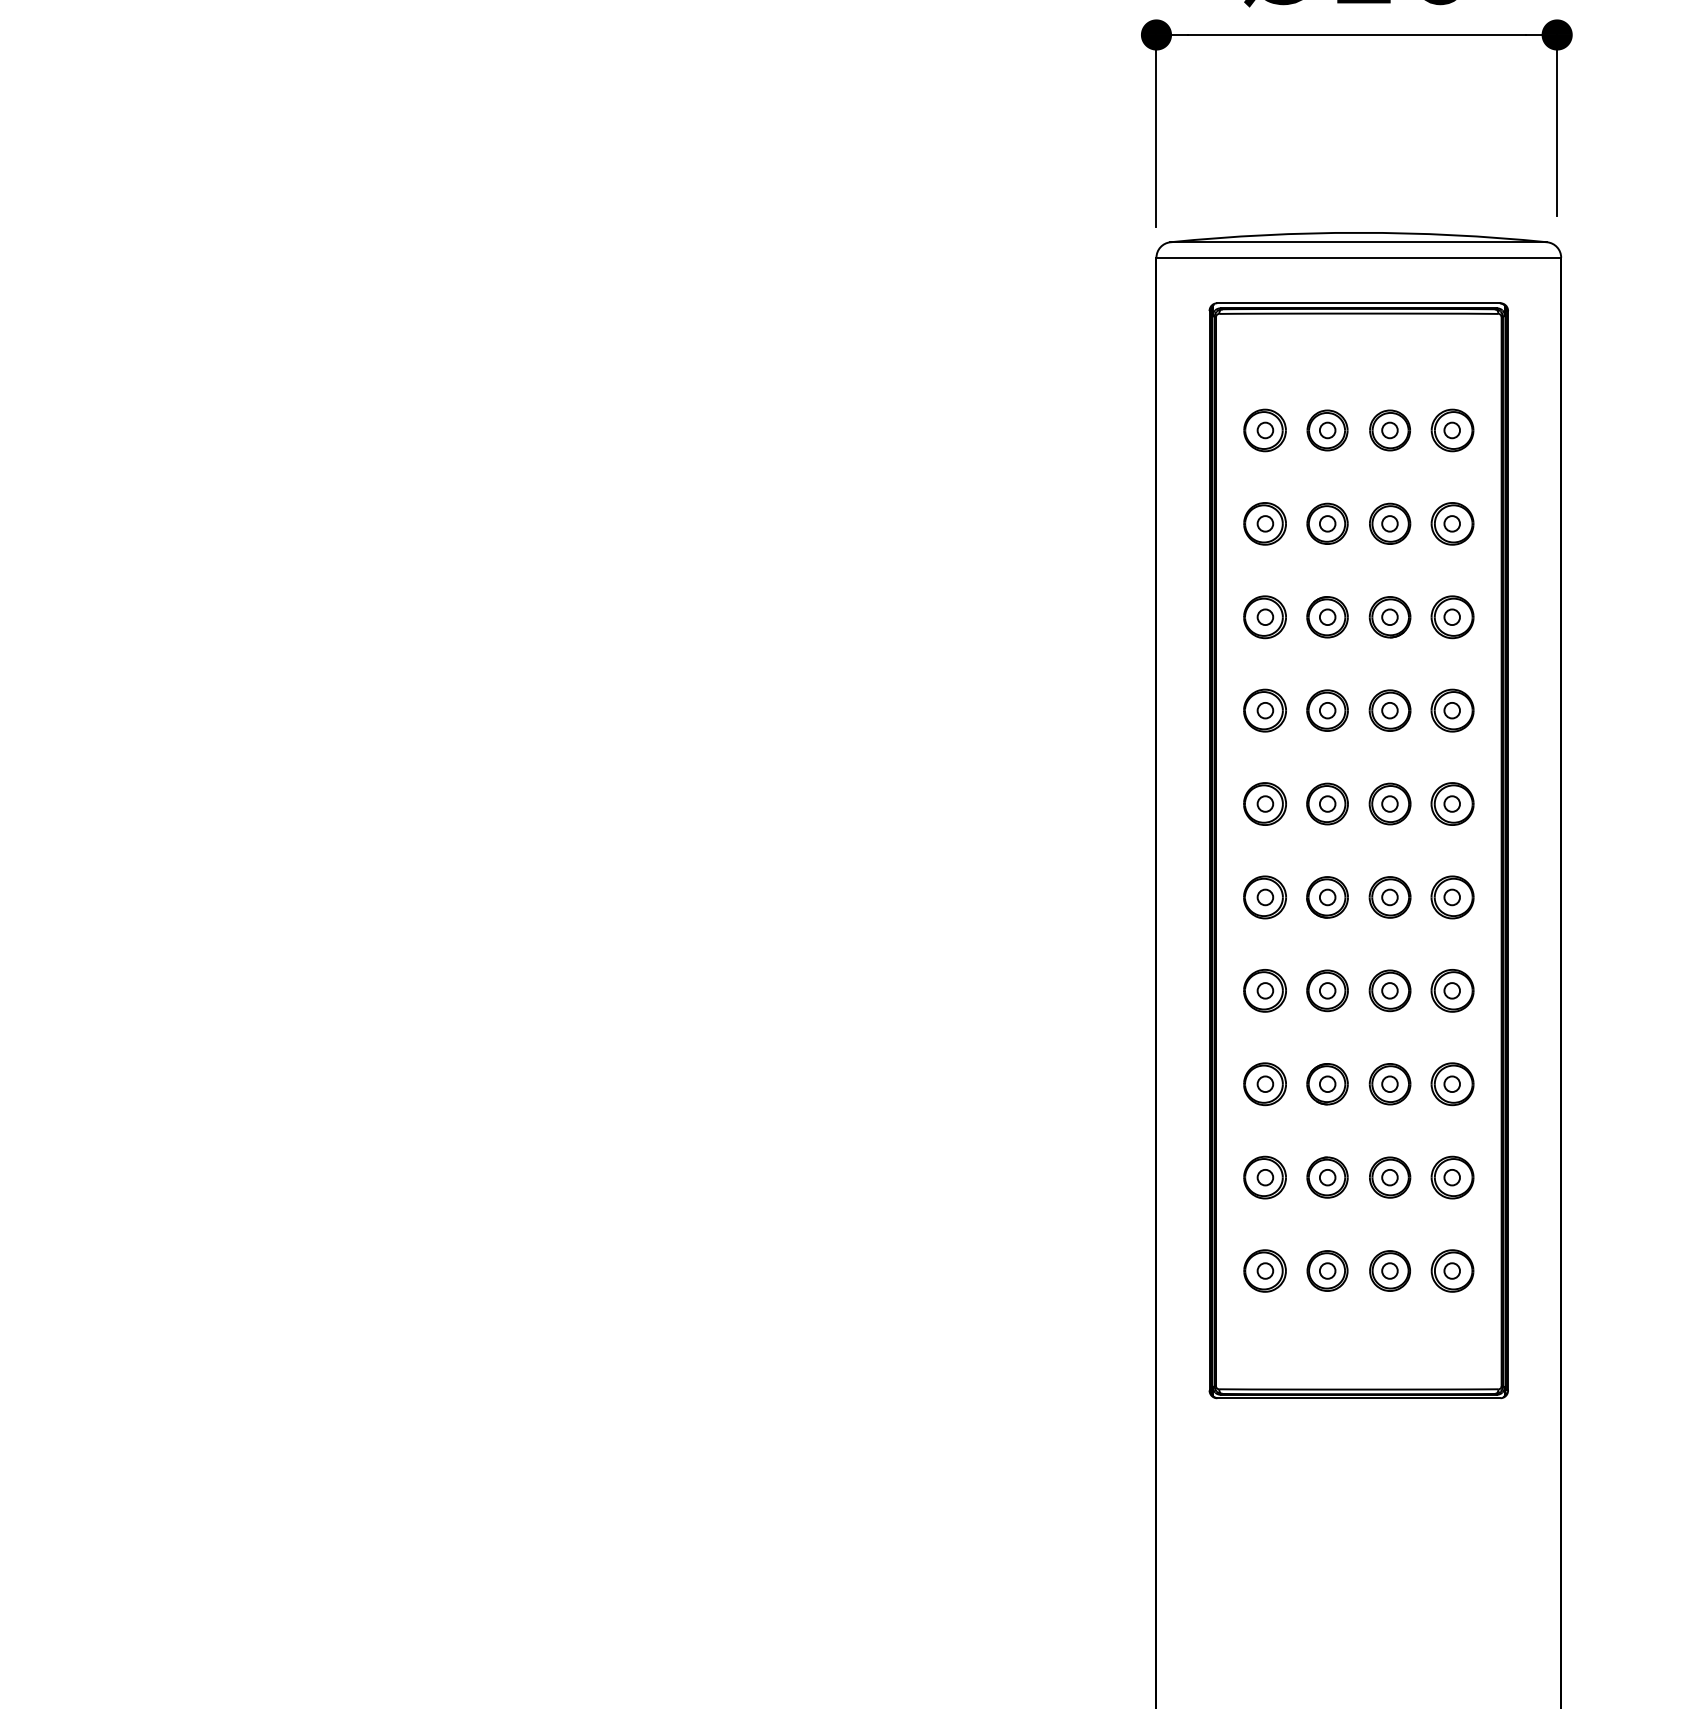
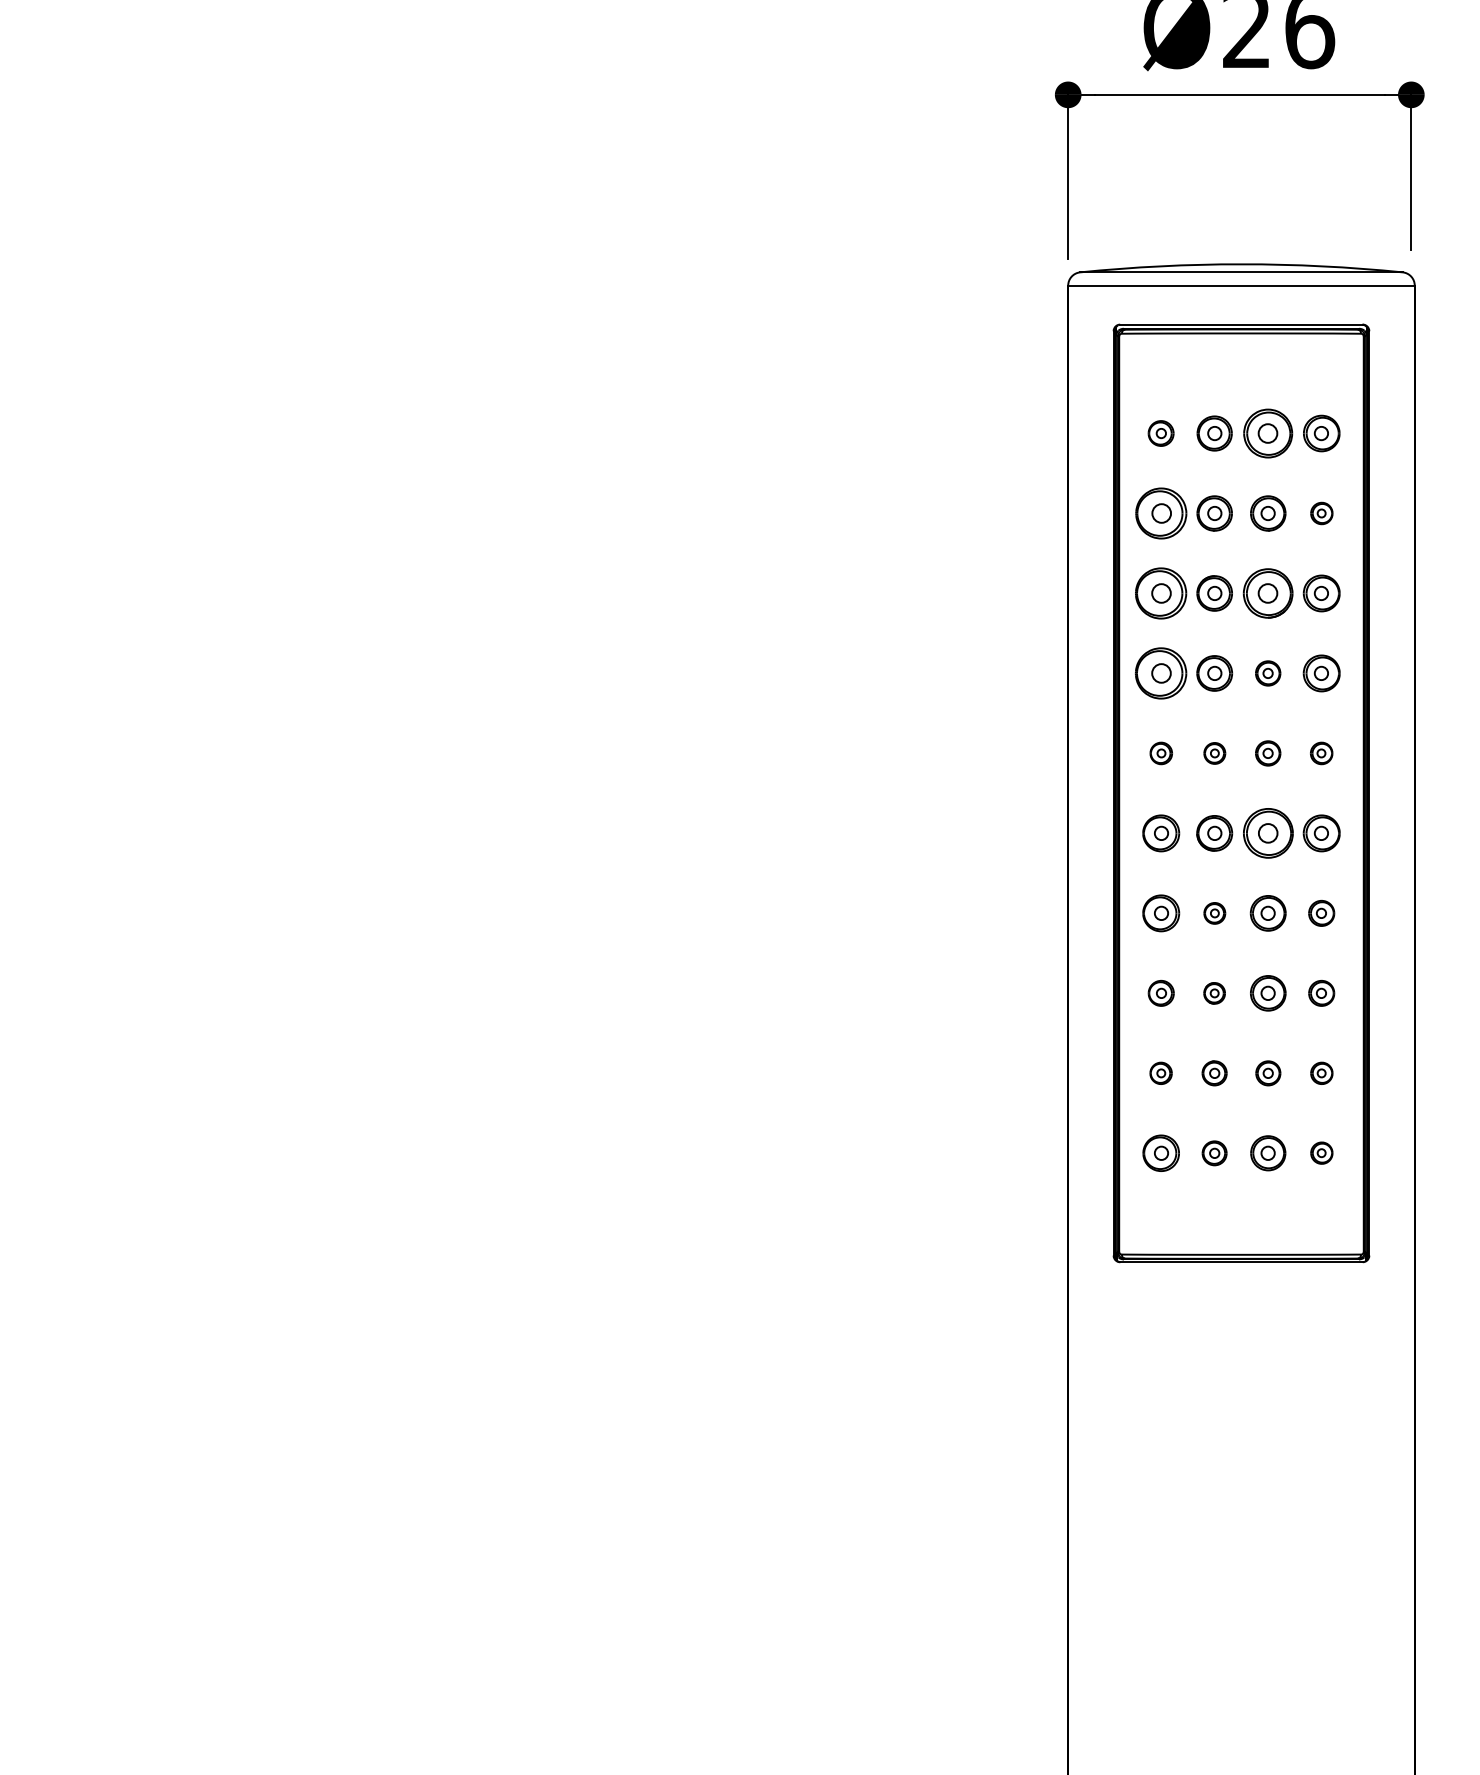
part: (1264, 430) -> (1160, 433), size x0.7
part: (1390, 430) -> (1268, 433), size x1.4
part: (1264, 523) -> (1160, 513), size x1.4
part: (1452, 523) -> (1321, 513), size x0.6
part: (1265, 617) -> (1161, 593), size x1.4
part: (1390, 617) -> (1268, 593), size x1.4
part: (1265, 710) -> (1161, 673), size x1.4
part: (1389, 710) -> (1267, 673), size x0.7
part: (1265, 804) -> (1161, 753), size x0.6
part: (1327, 804) -> (1214, 753), size x0.6
part: (1389, 804) -> (1267, 753), size x0.7
part: (1452, 804) -> (1321, 753), size x0.6
part: (1389, 897) -> (1267, 833), size x1.4
part: (1327, 990) -> (1214, 913), size x0.6
part: (1452, 990) -> (1321, 913), size x0.7
part: (1265, 1084) -> (1161, 993), size x0.7
part: (1327, 1084) -> (1214, 993), size x0.6
part: (1452, 1084) -> (1321, 993), size x0.7
part: (1264, 1177) -> (1160, 1073), size x0.6
part: (1327, 1177) -> (1214, 1073), size x0.7
part: (1390, 1177) -> (1268, 1073), size x0.7
part: (1452, 1177) -> (1321, 1073), size x0.6
part: (1452, 1270) -> (1321, 1152), size x0.6
part: (1327, 1271) -> (1214, 1153), size x0.7

